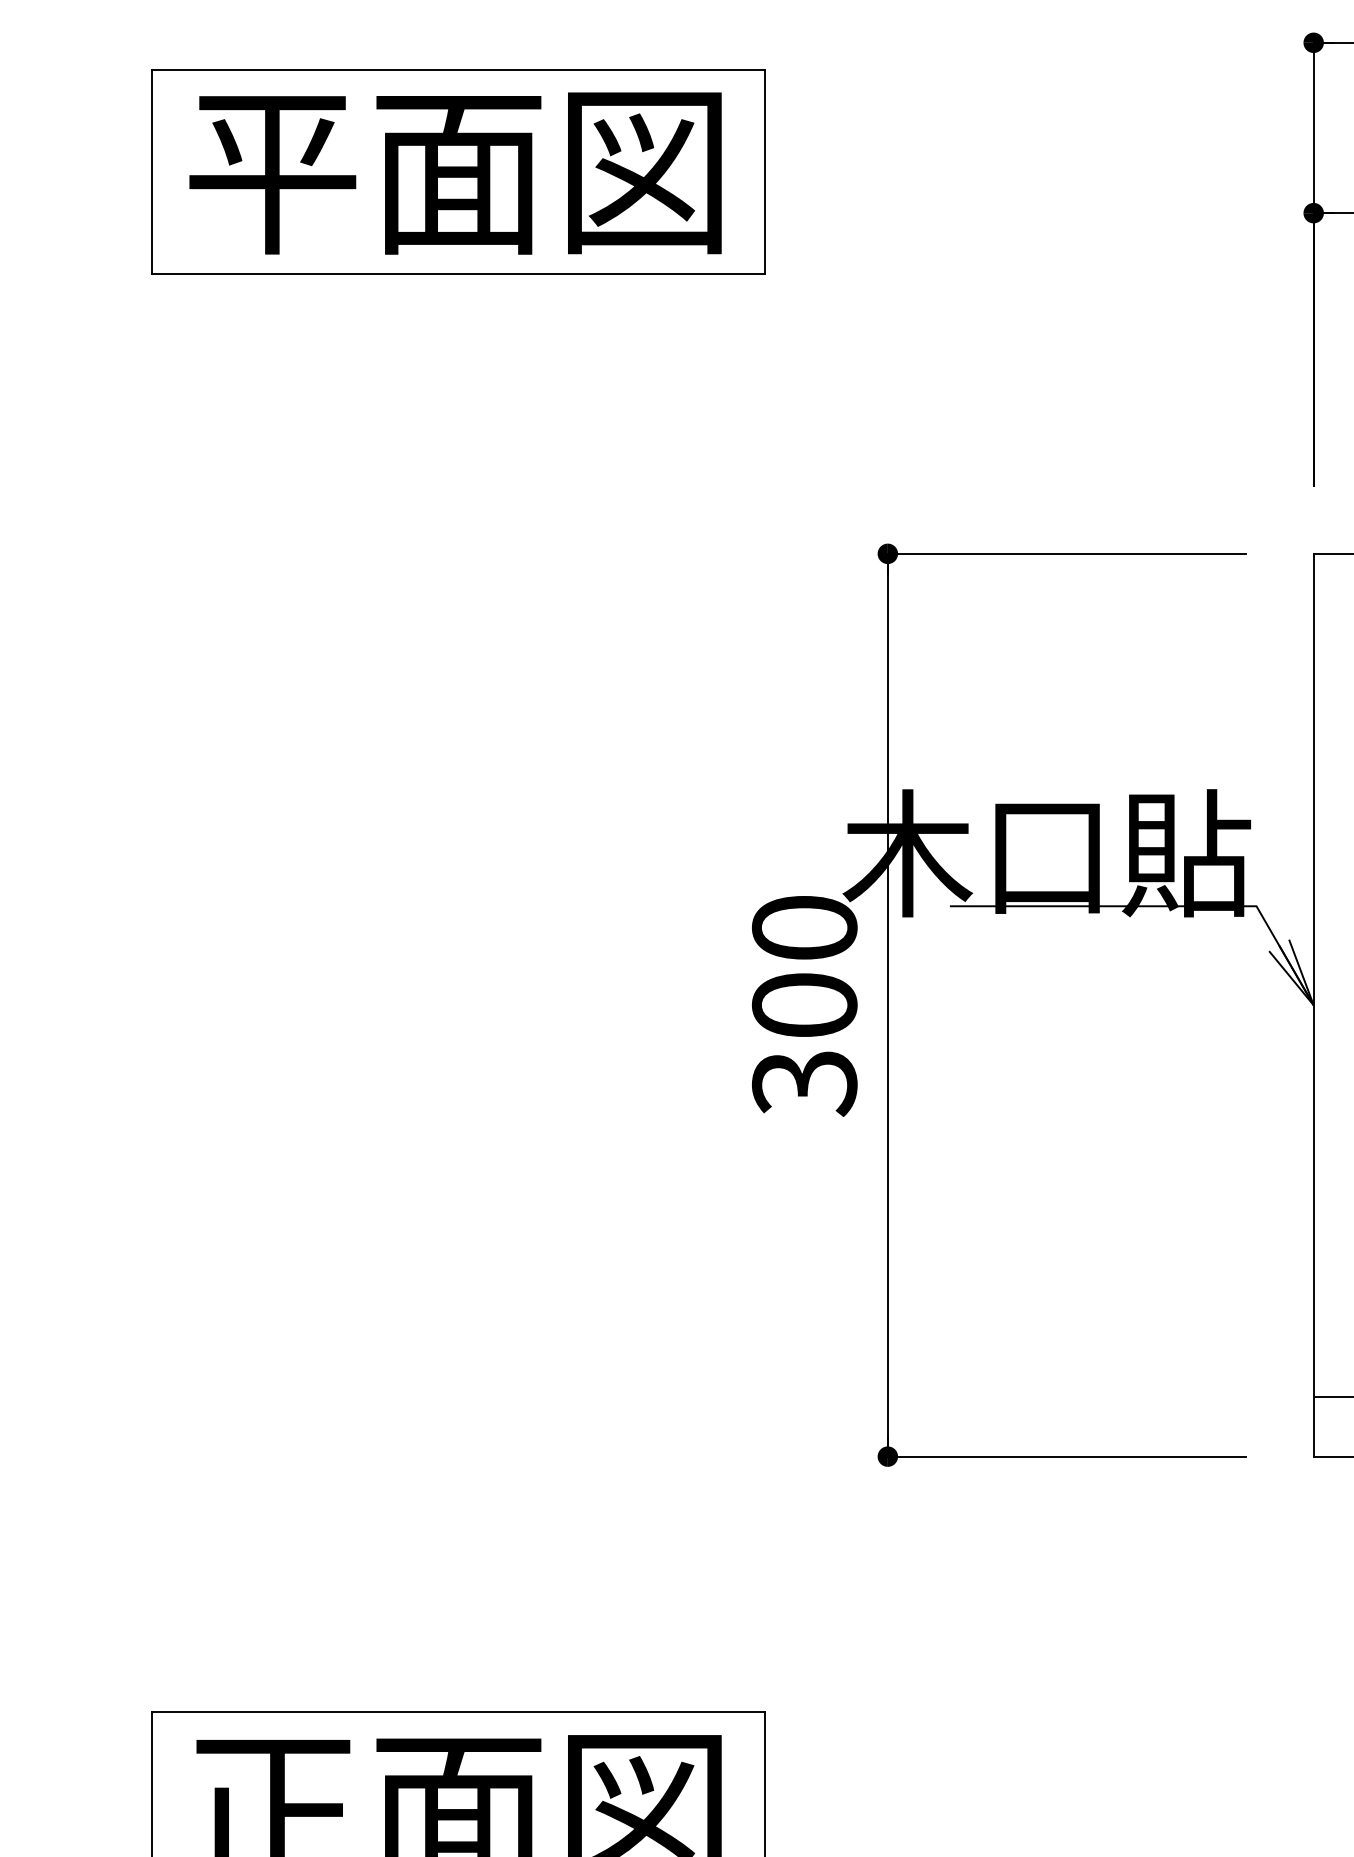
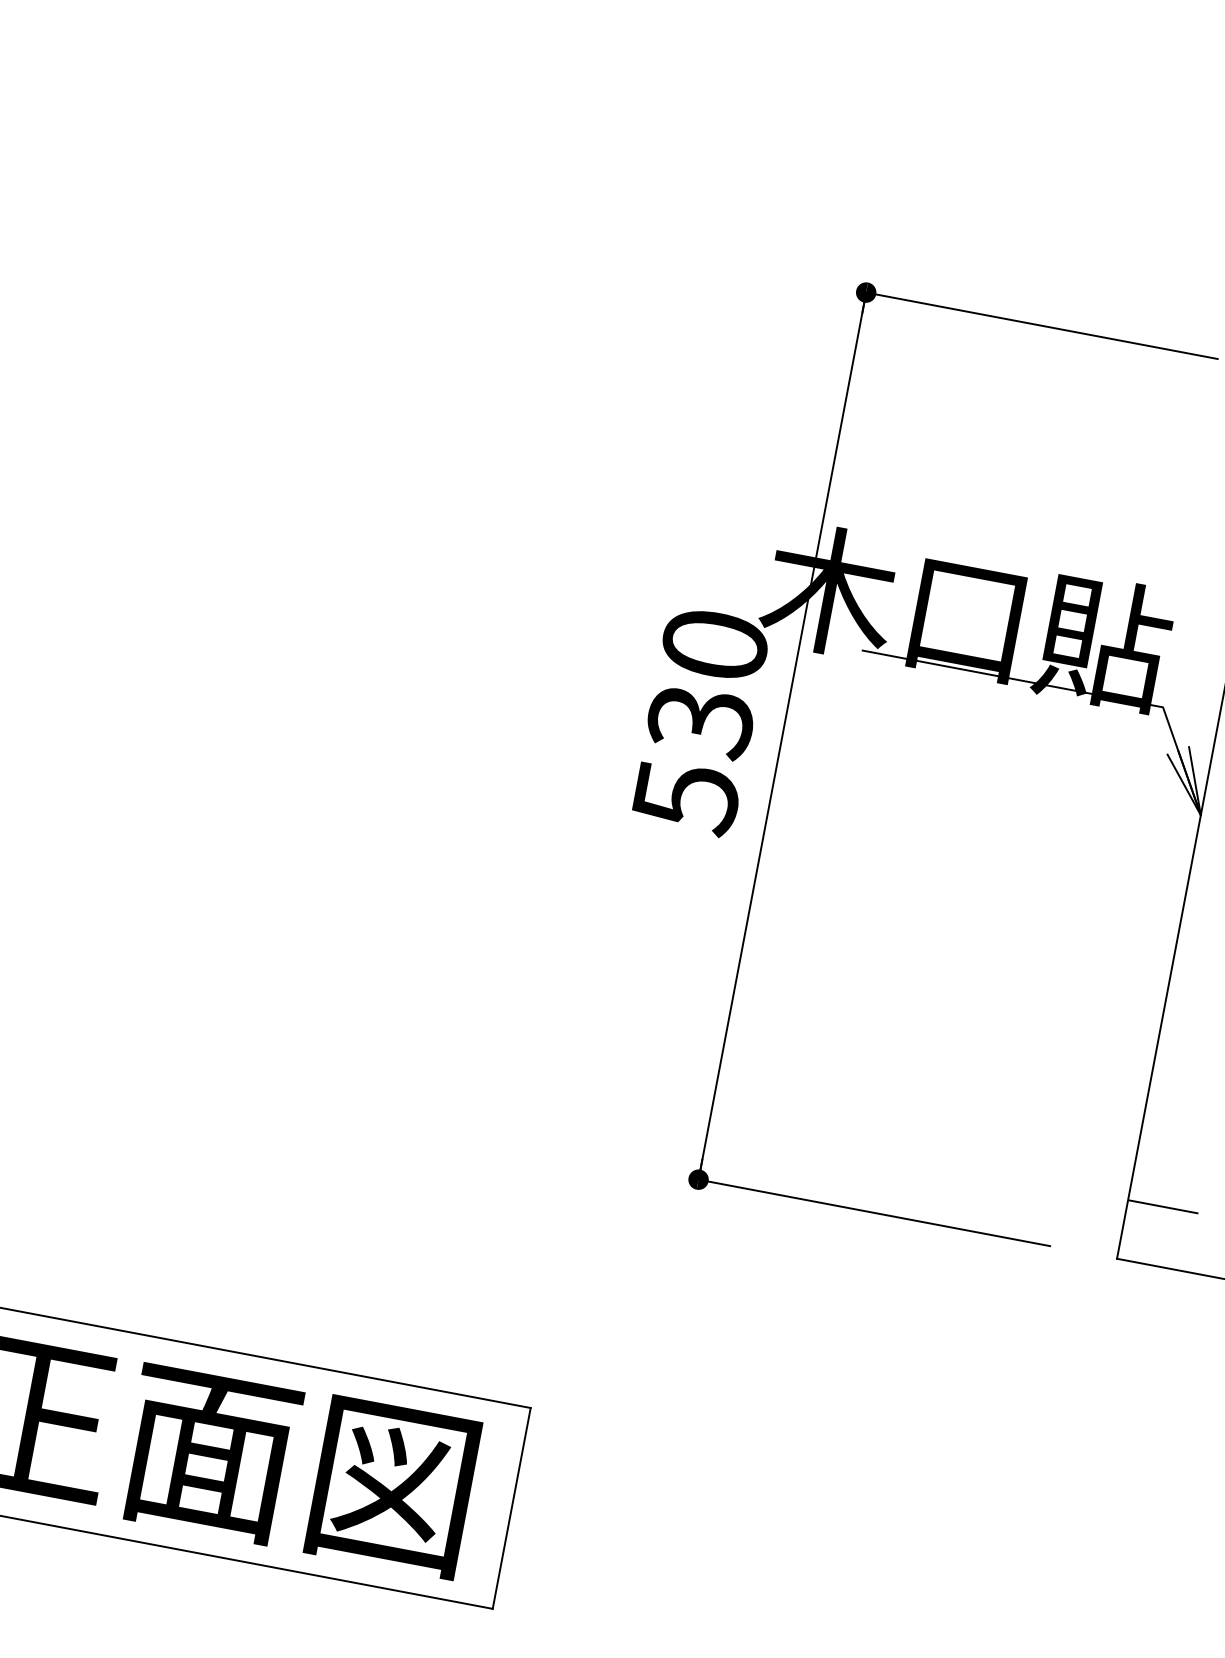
text: (804, 1045) -> (693, 760), 300 -> 530

